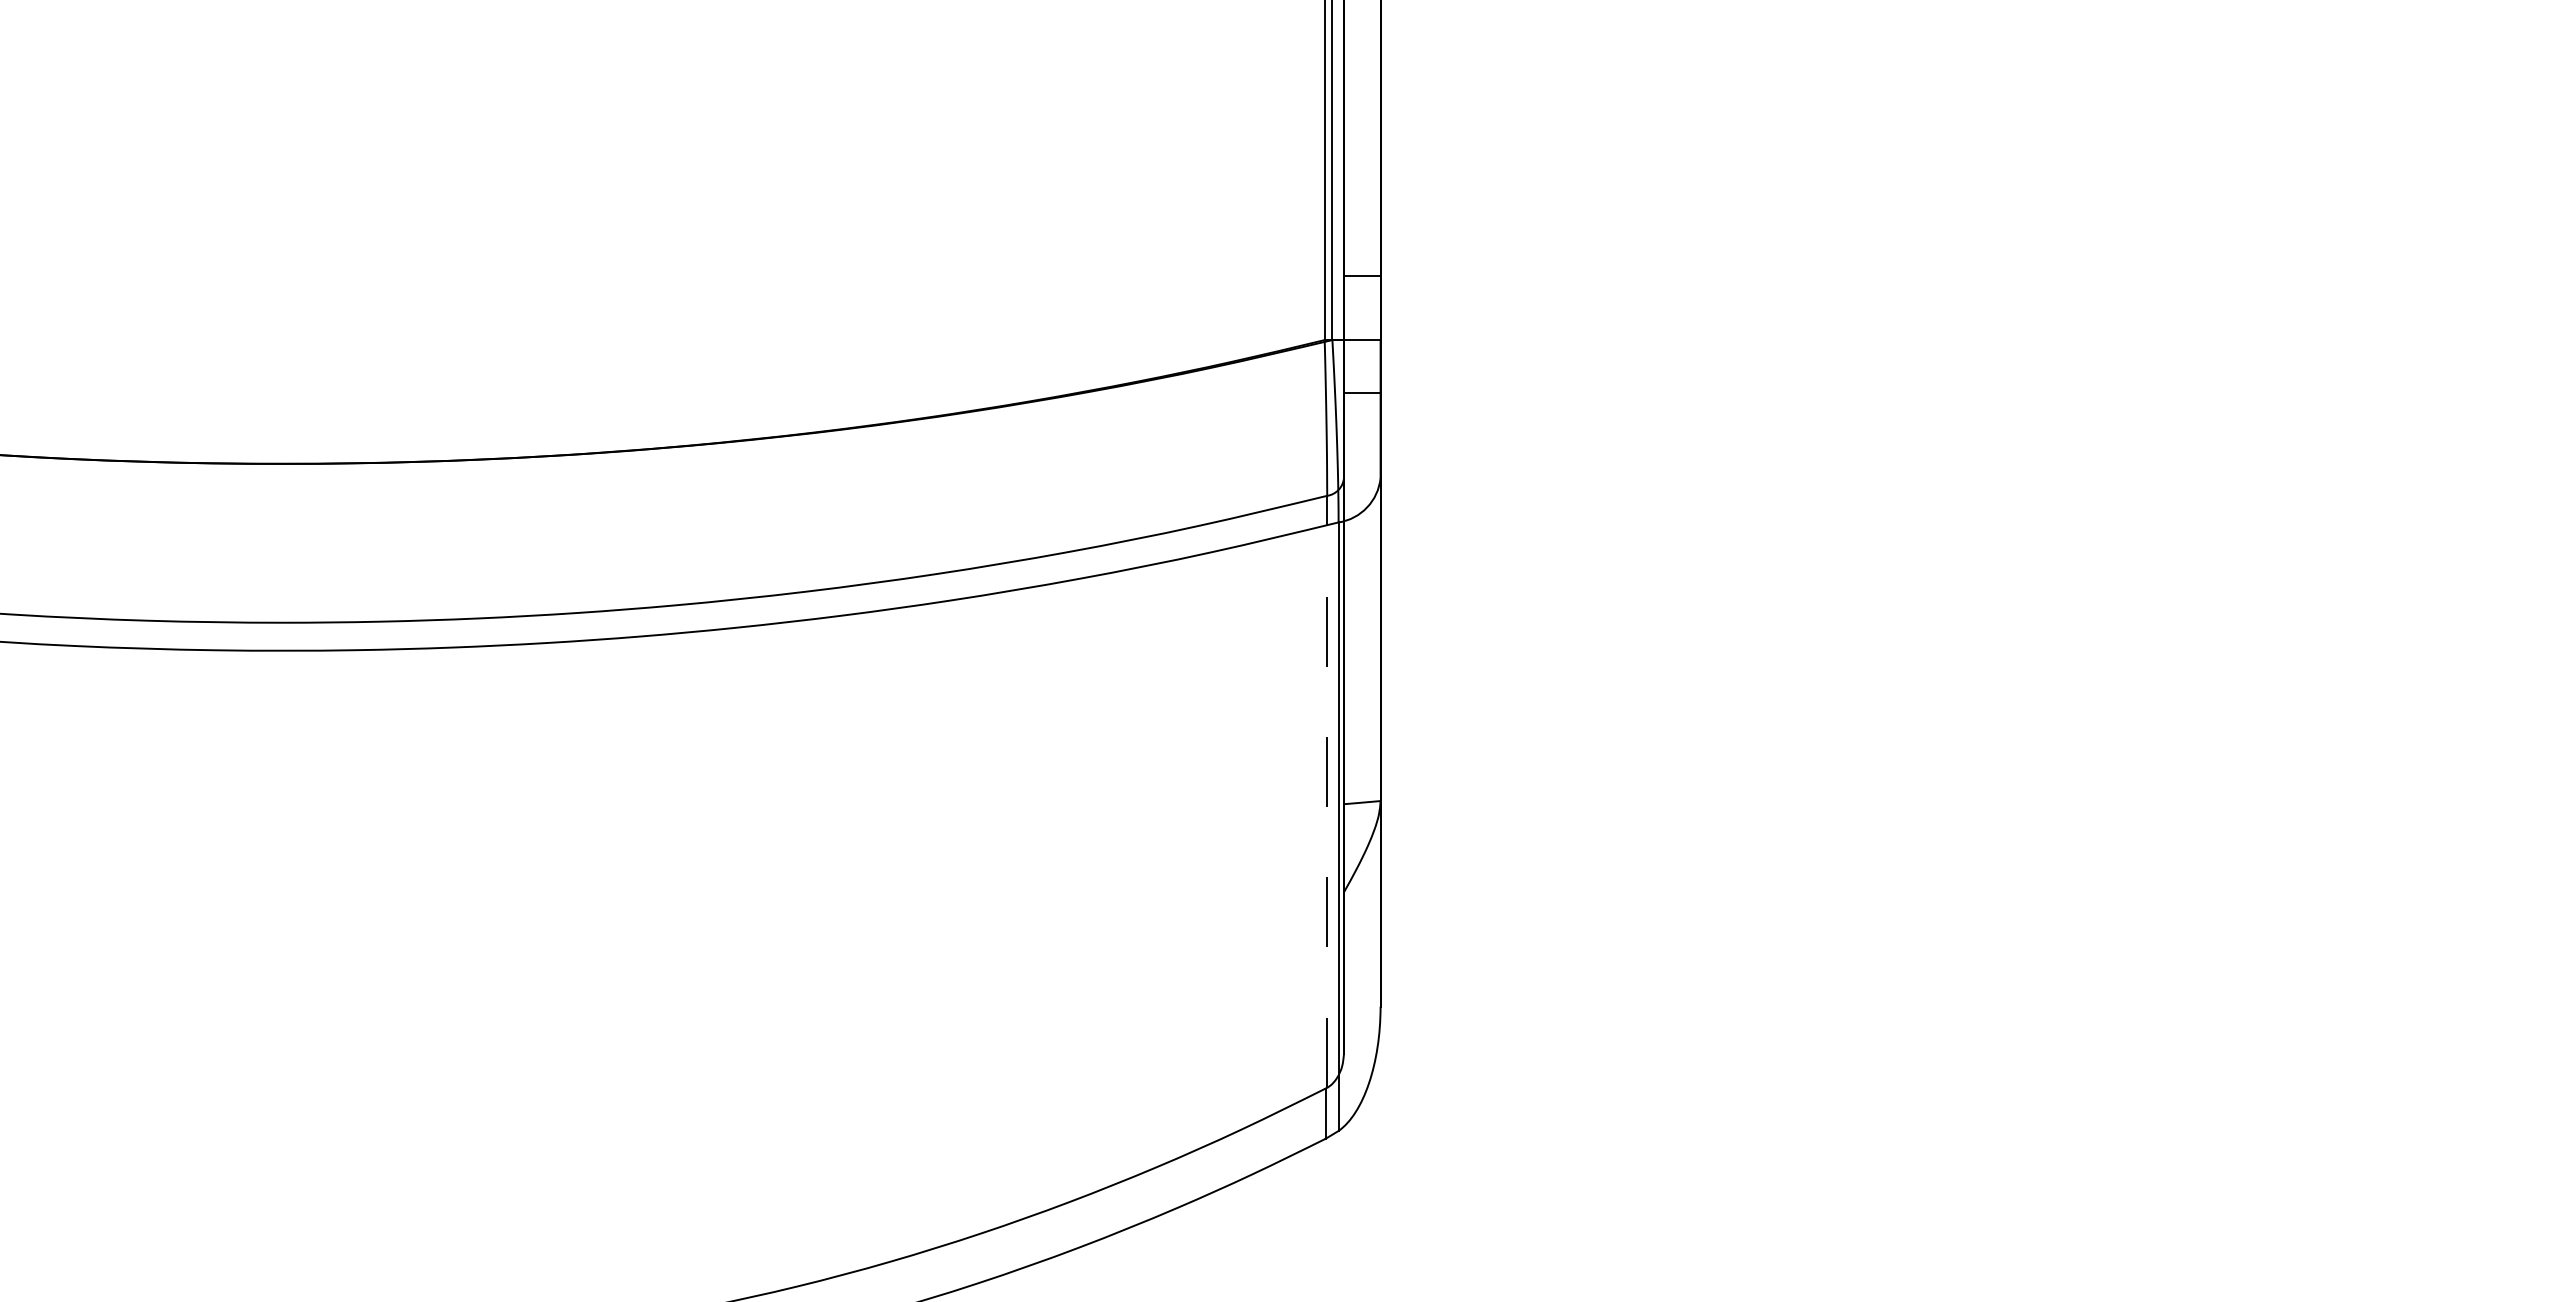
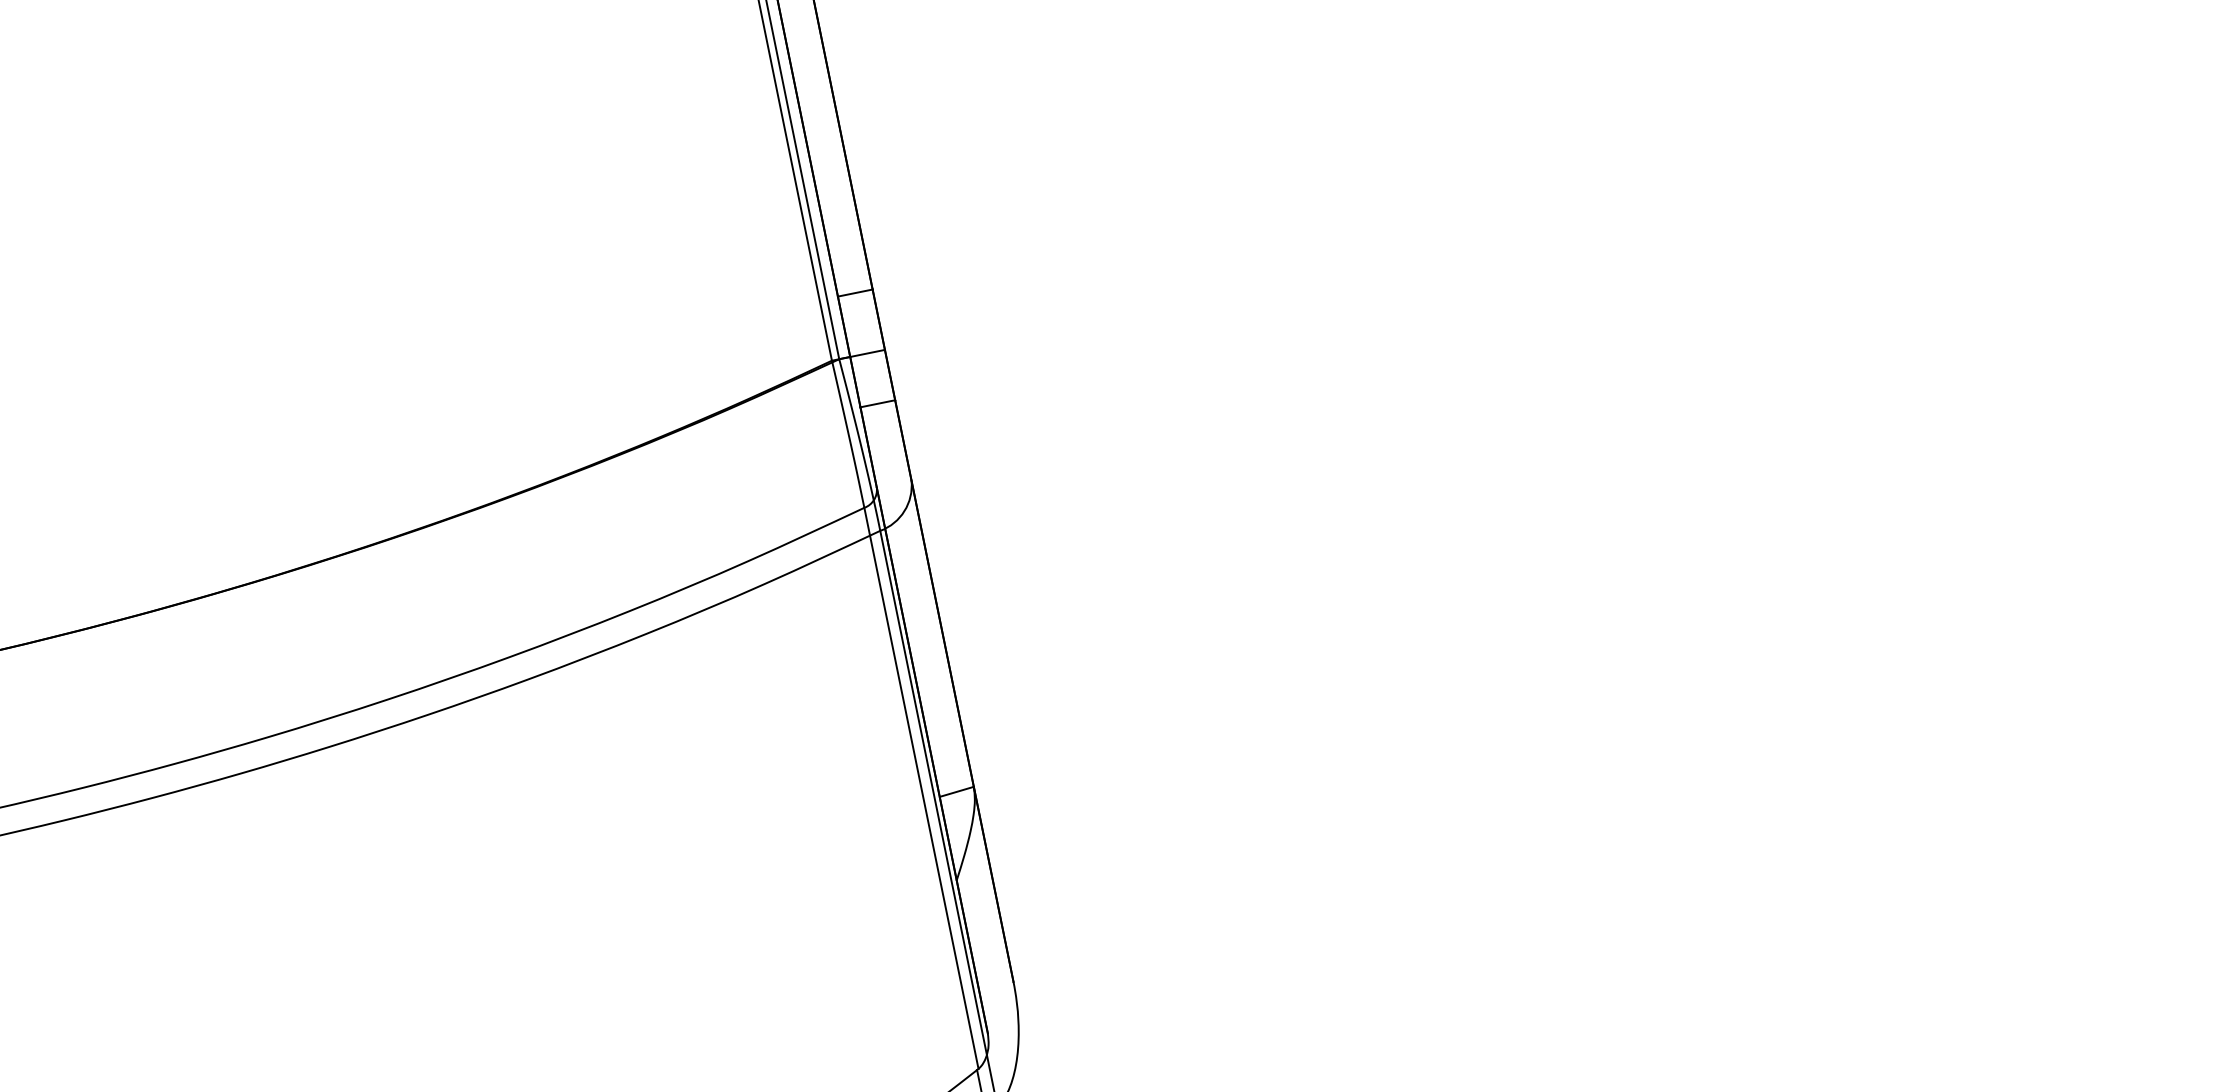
line: (1327, 791) -> (921, 788), dashed -> solid

